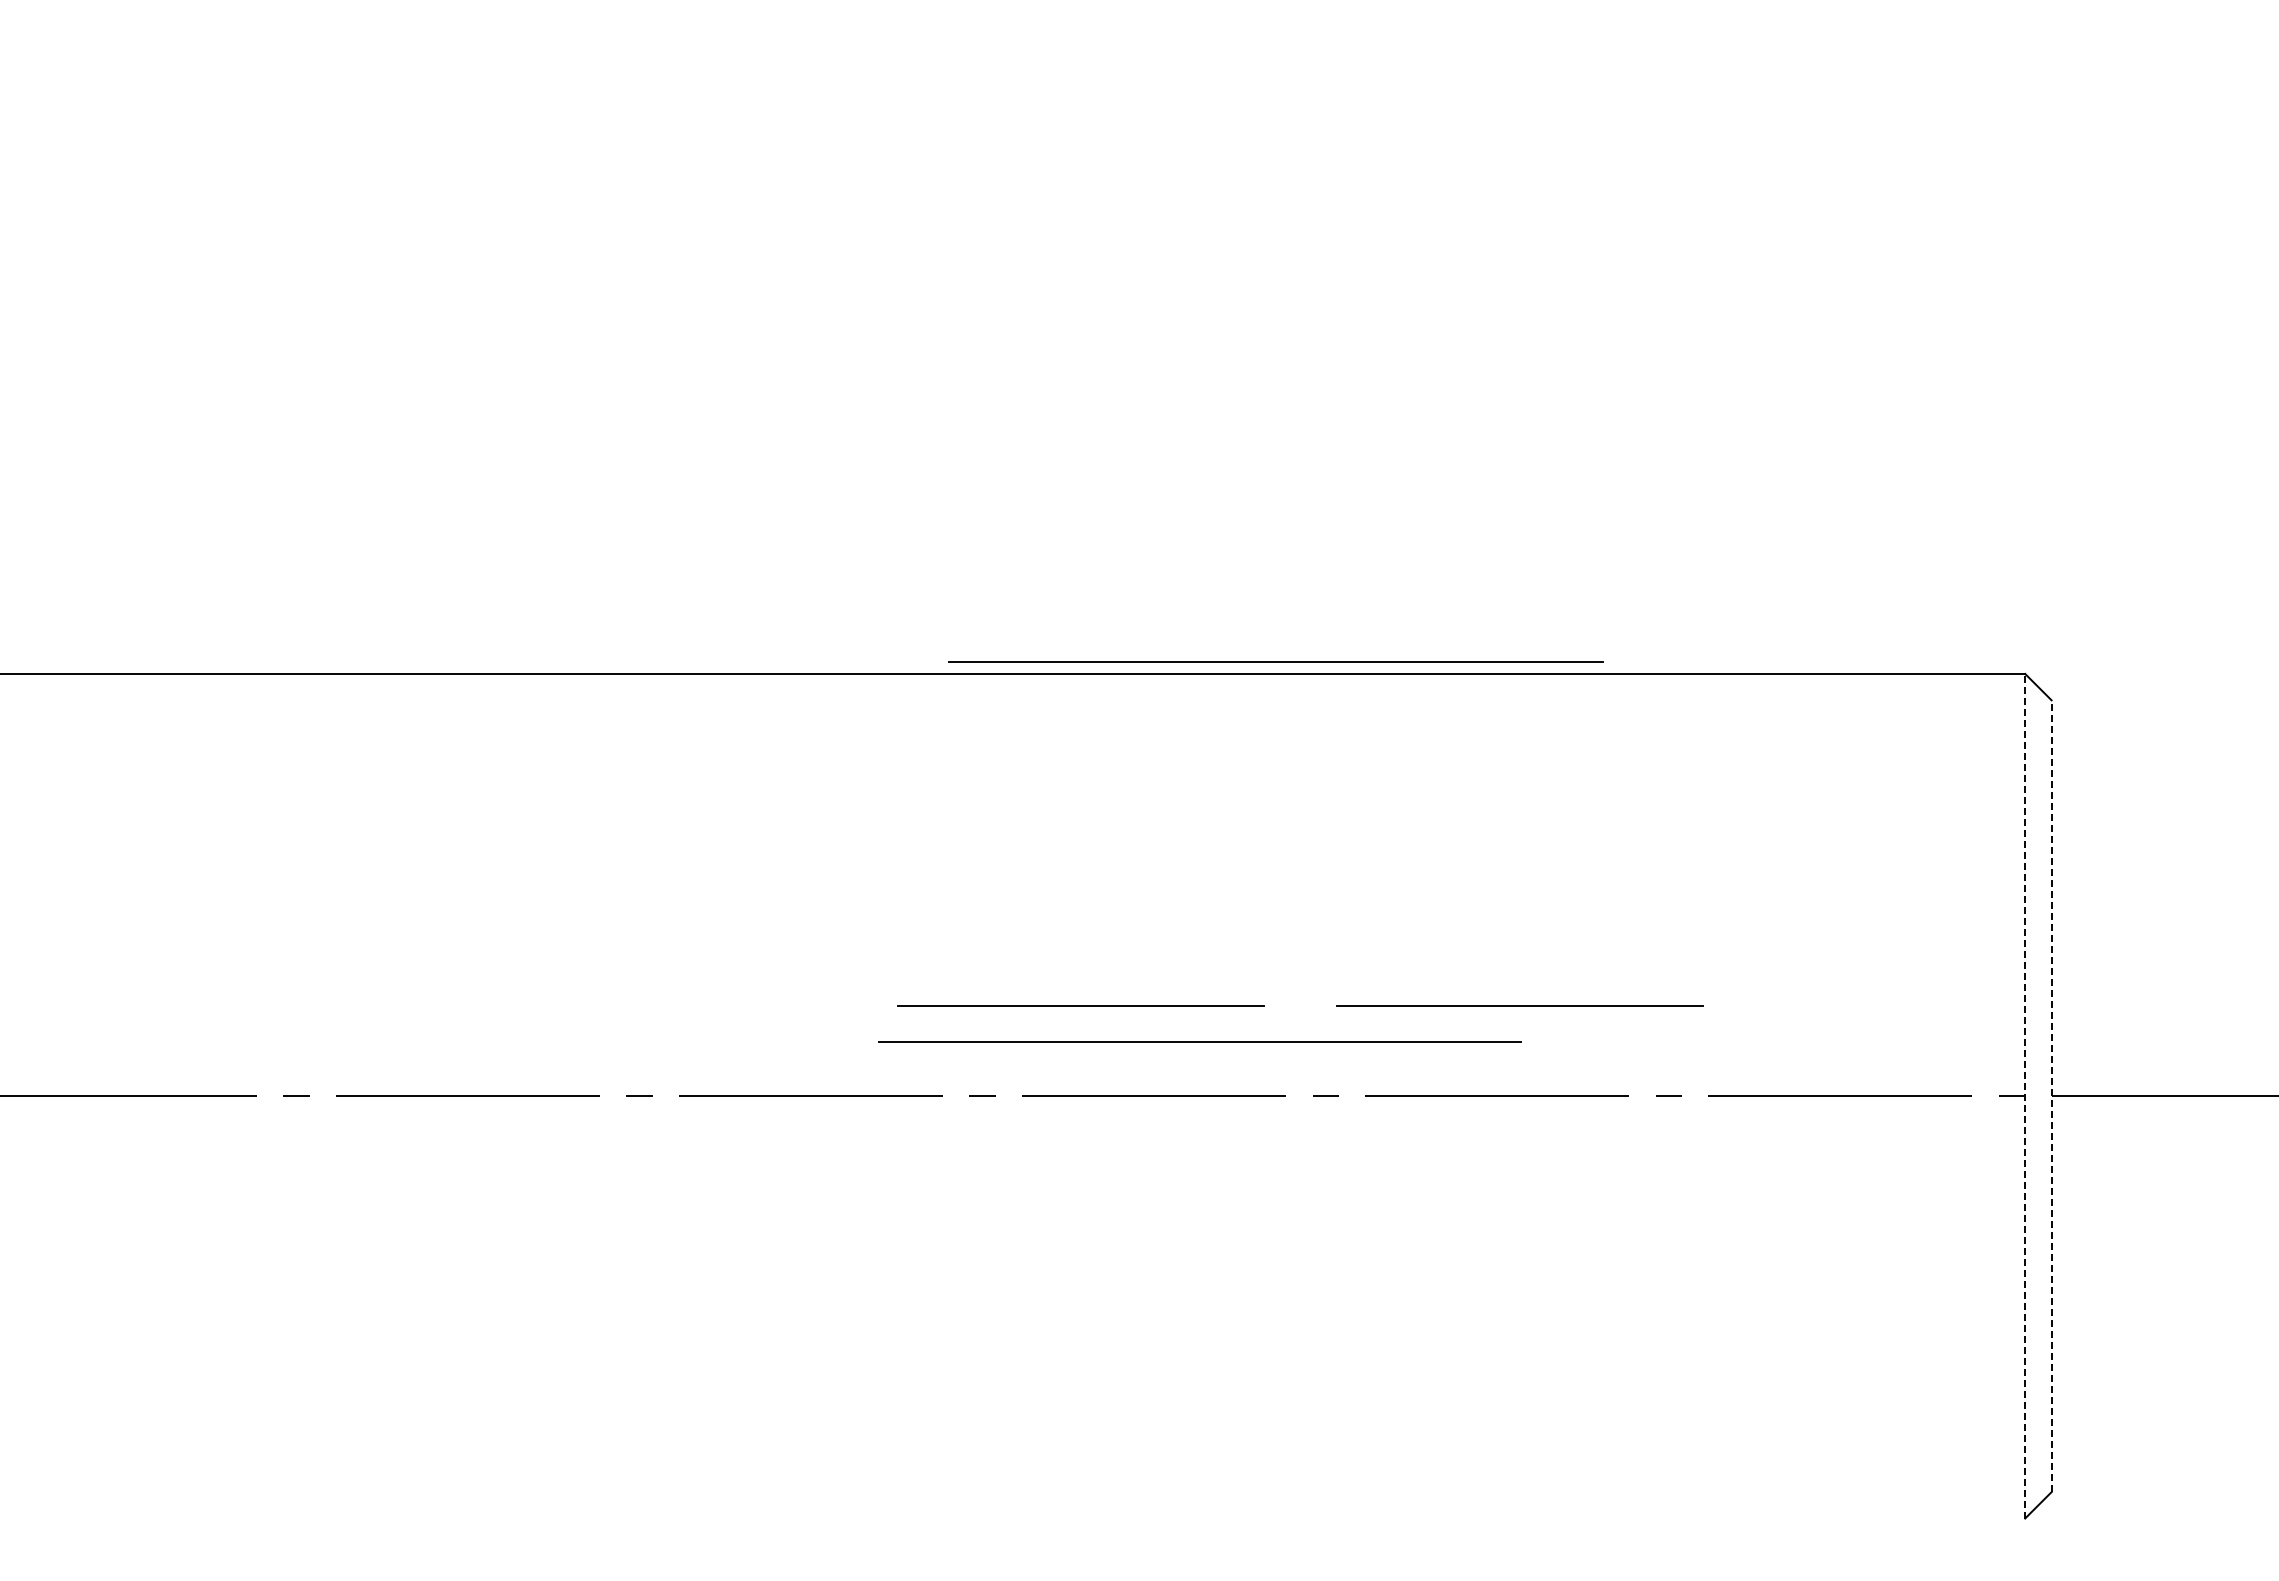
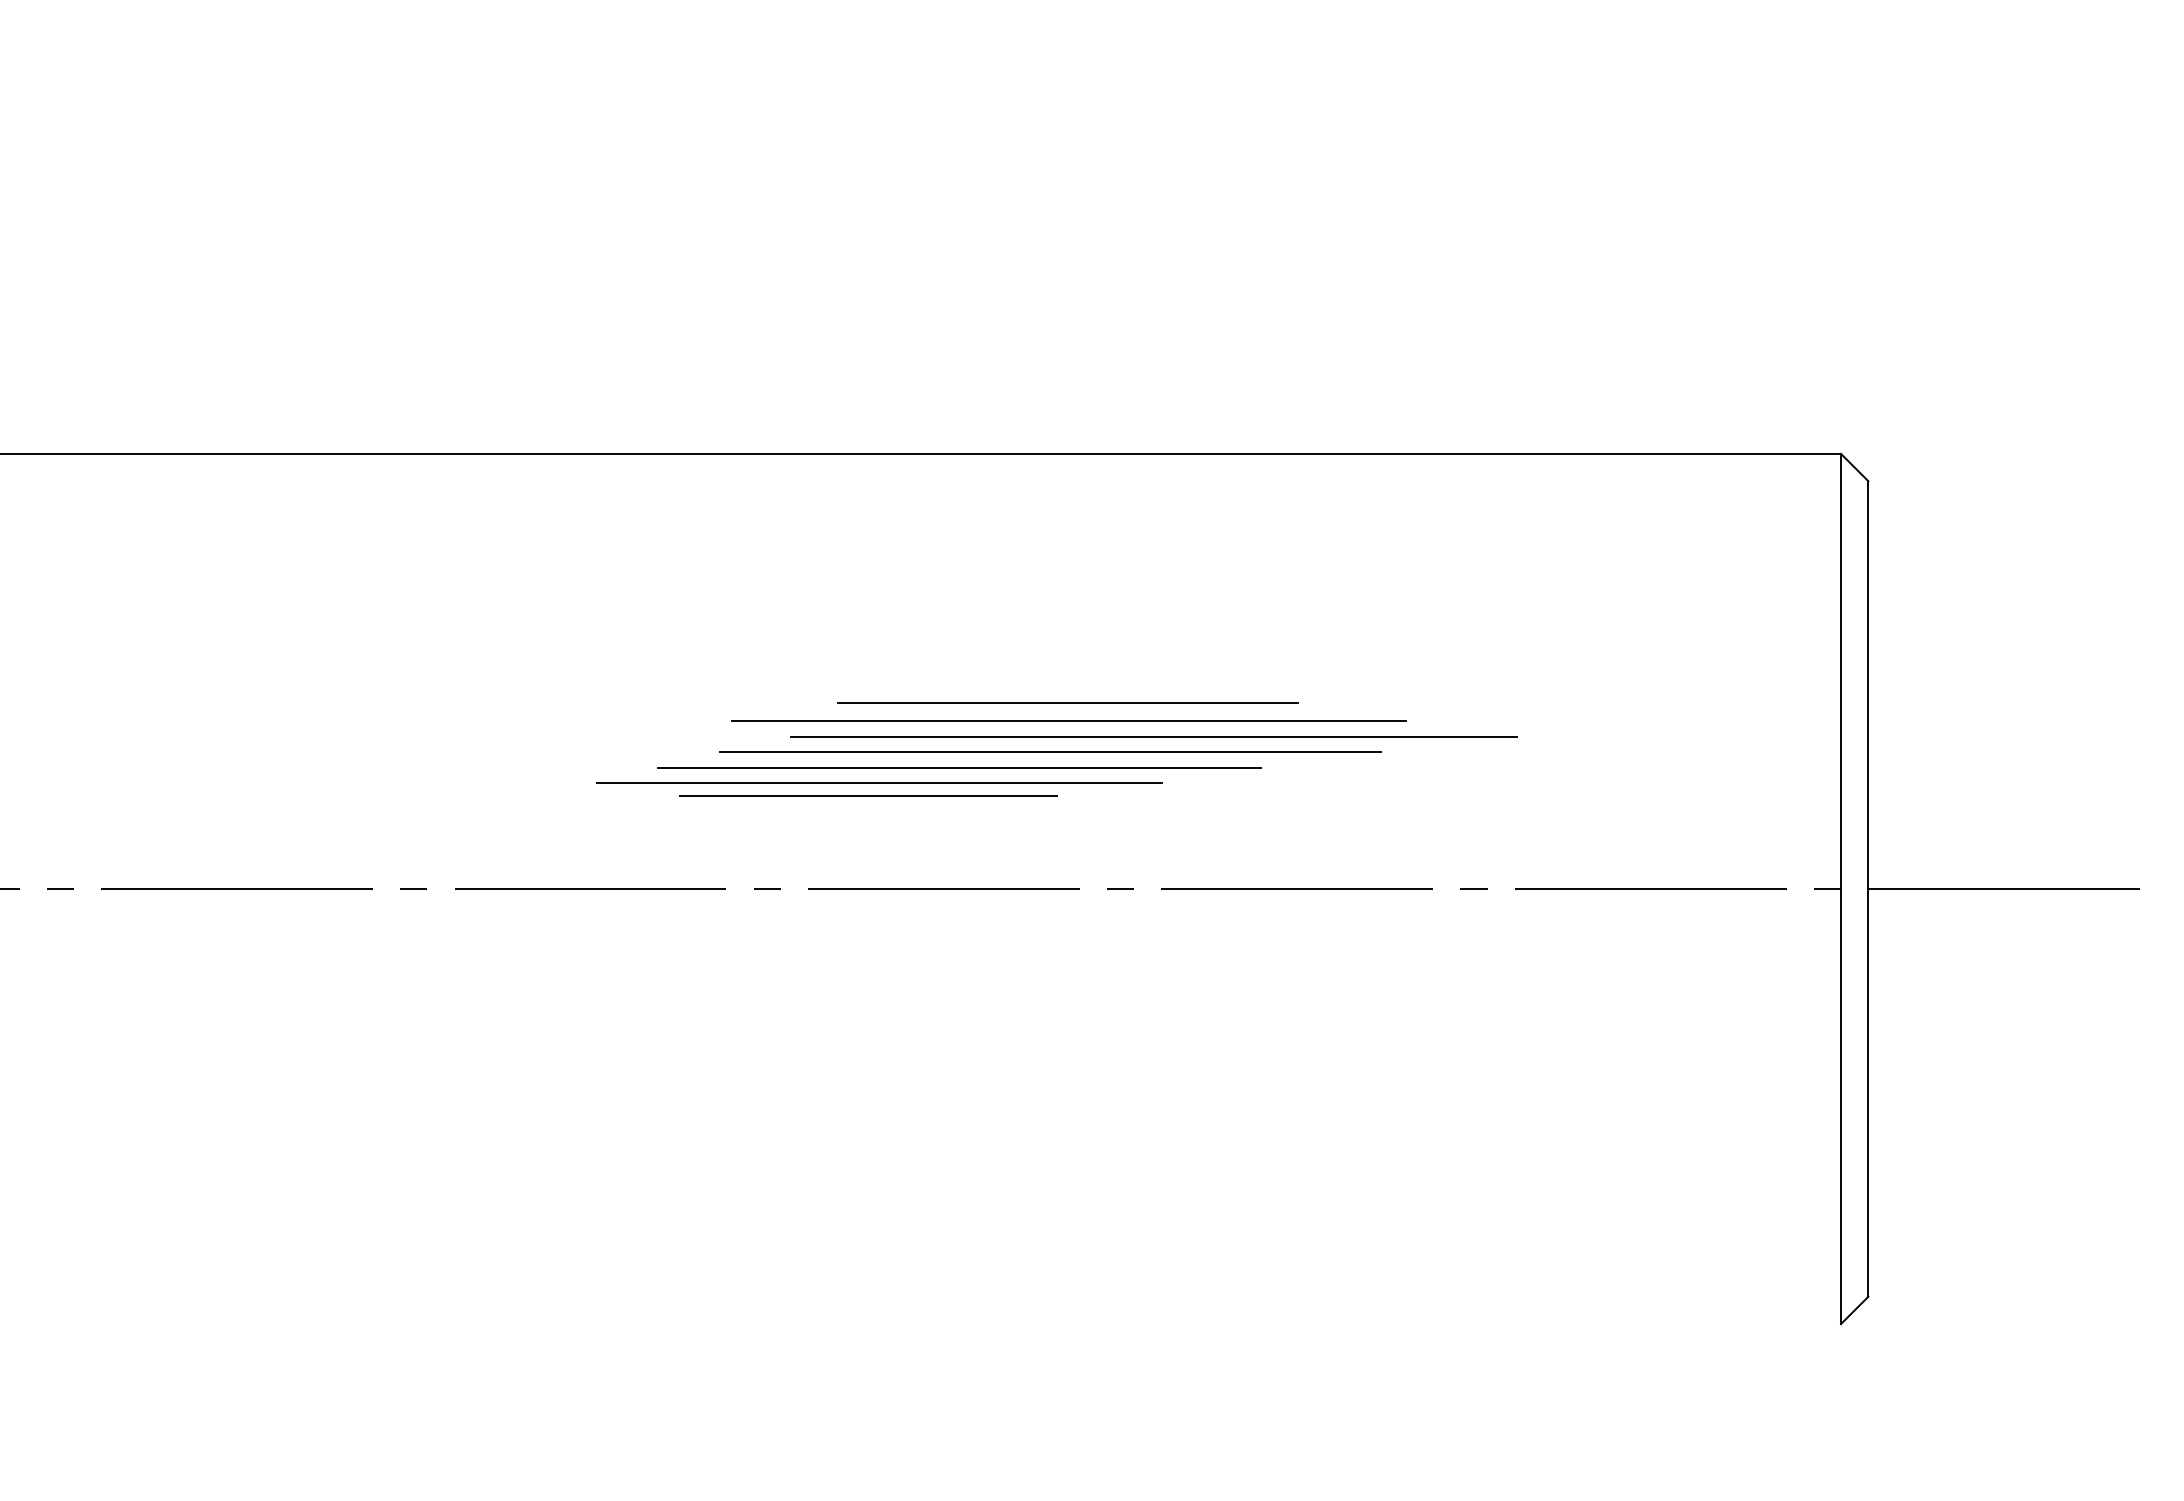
line: (1275, 661) -> (1068, 721), moved
line: (1273, 915) -> (1066, 702), added
line: (1357, 948) -> (1153, 736), added
line: (1169, 978) -> (959, 767), added
line: (1091, 993) -> (879, 783), added
line: (1519, 1005) -> (1320, 795), removed
line: (1199, 1041) -> (1050, 752), moved
line: (2025, 1095) -> (1841, 888), dashed -> solid
line: (2051, 1096) -> (1868, 889), dashed -> solid

